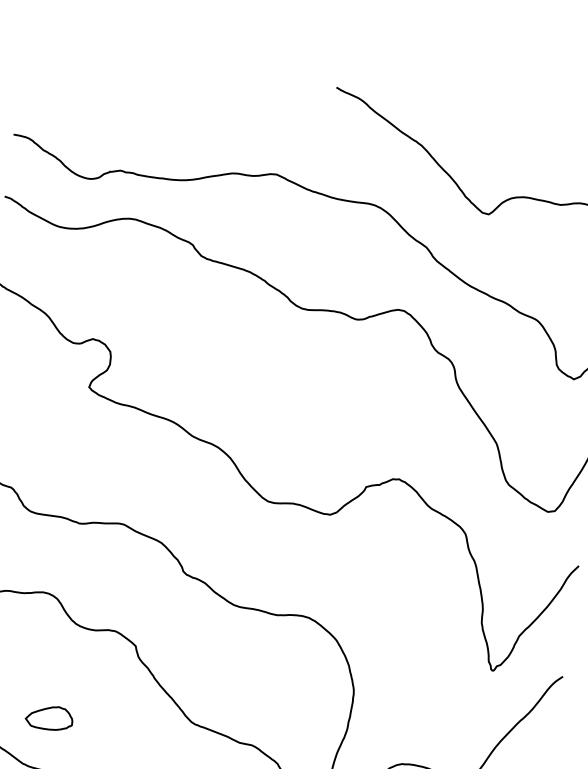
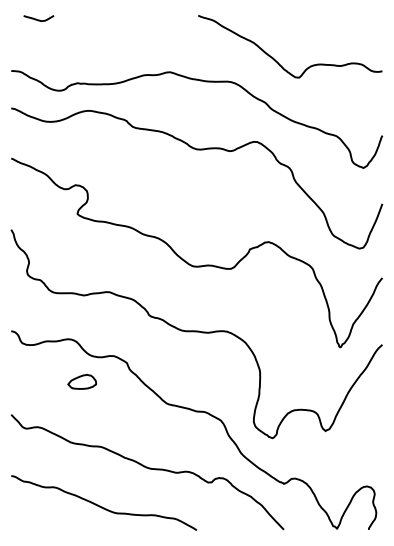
curve: (70, 55) -> (38, 19), added
part: (48, 716) -> (81, 381), moved

